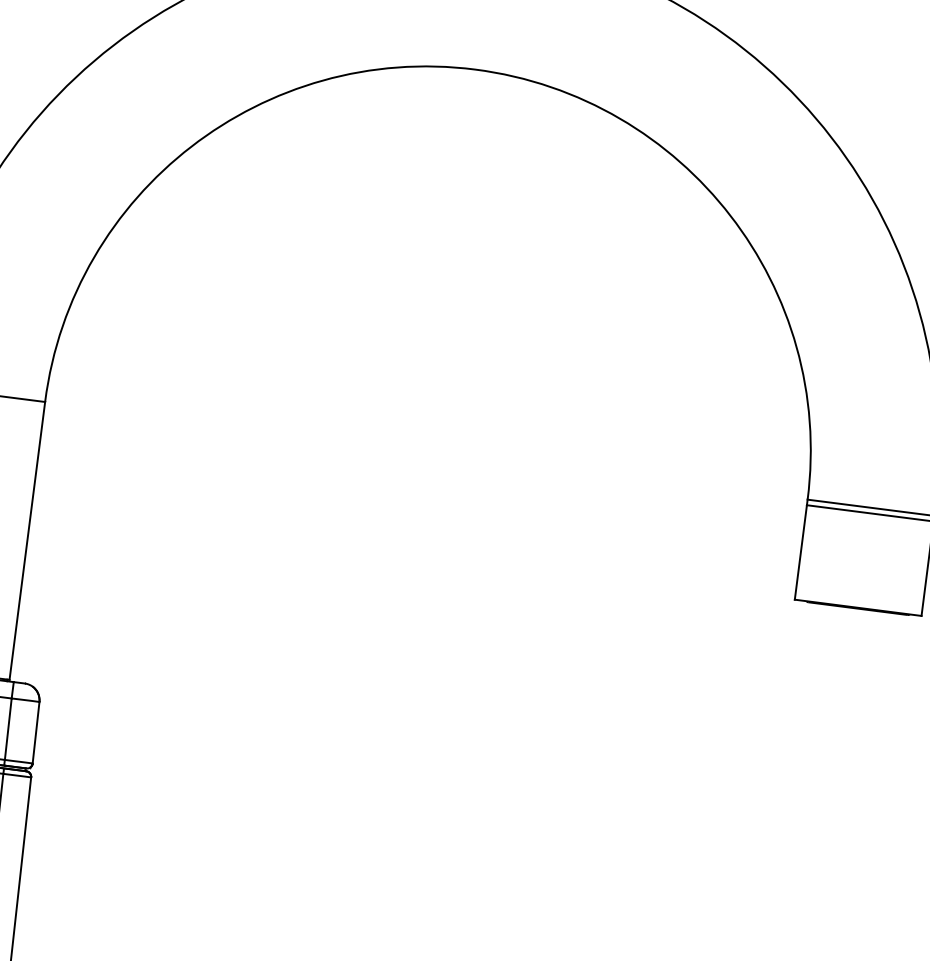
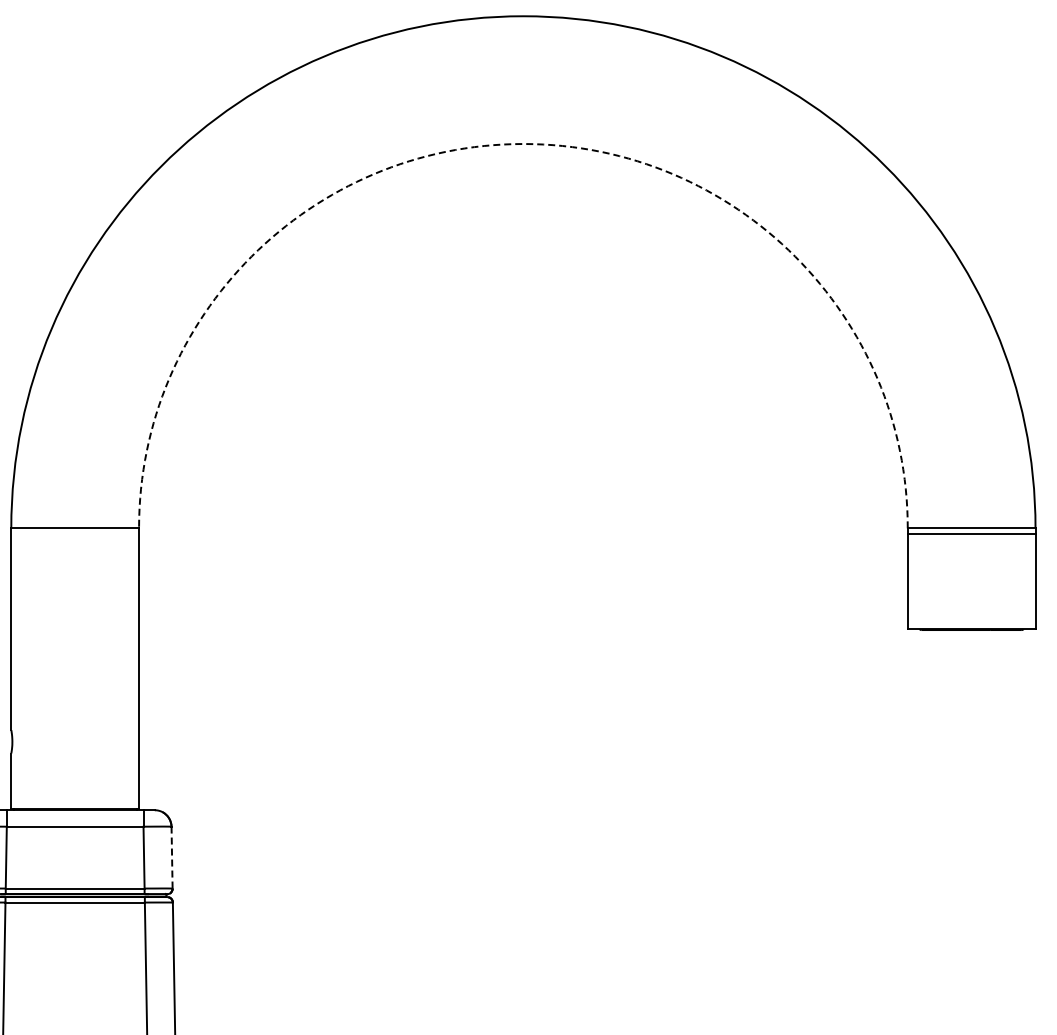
arc: (475, 70) -> (523, 144), solid -> dashed
line: (36, 732) -> (172, 857), solid -> dashed

